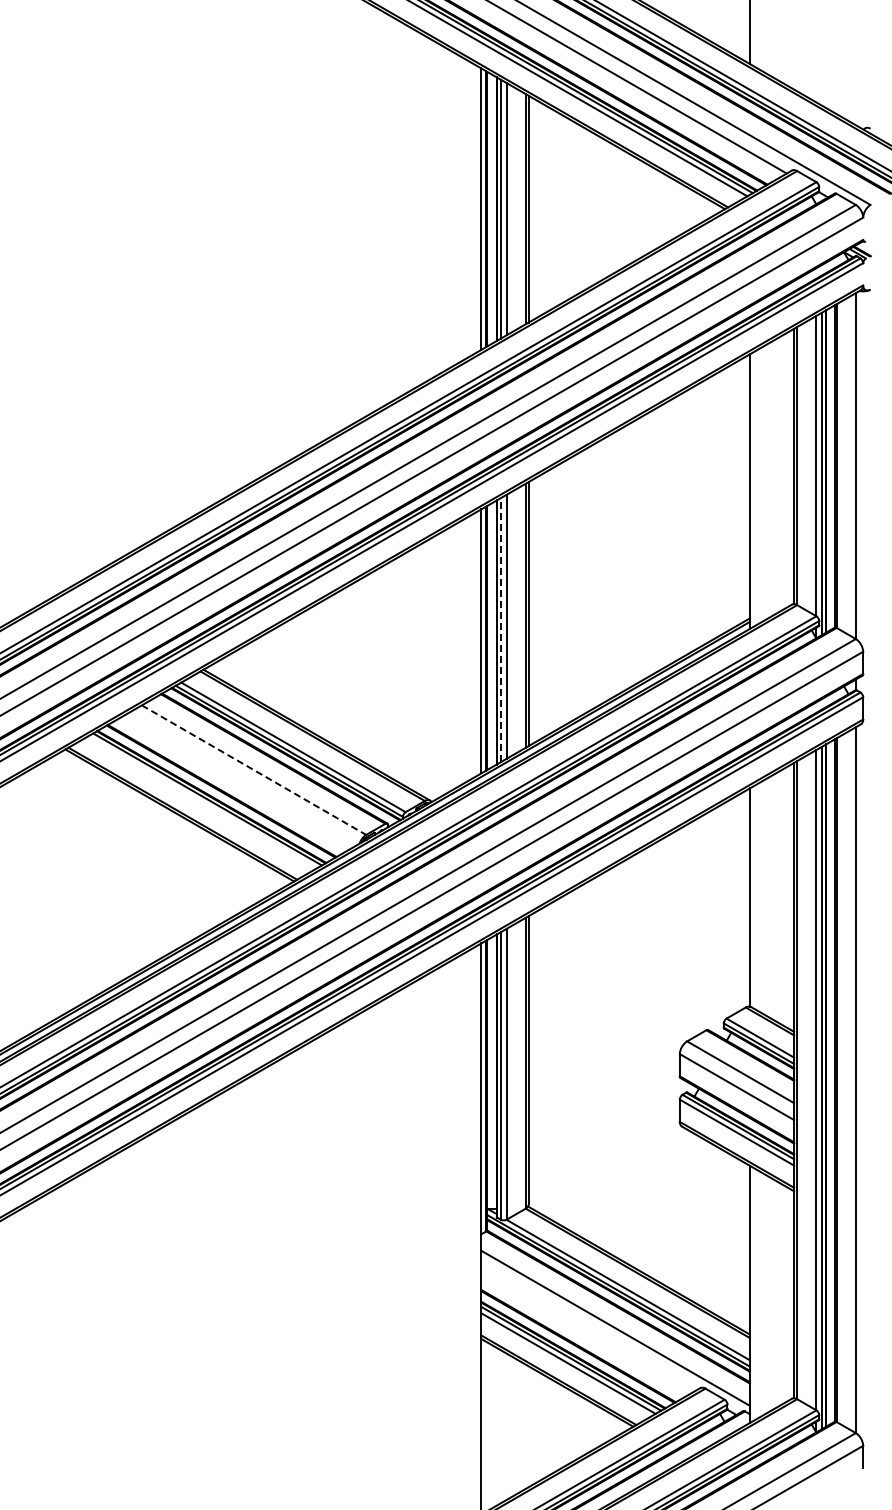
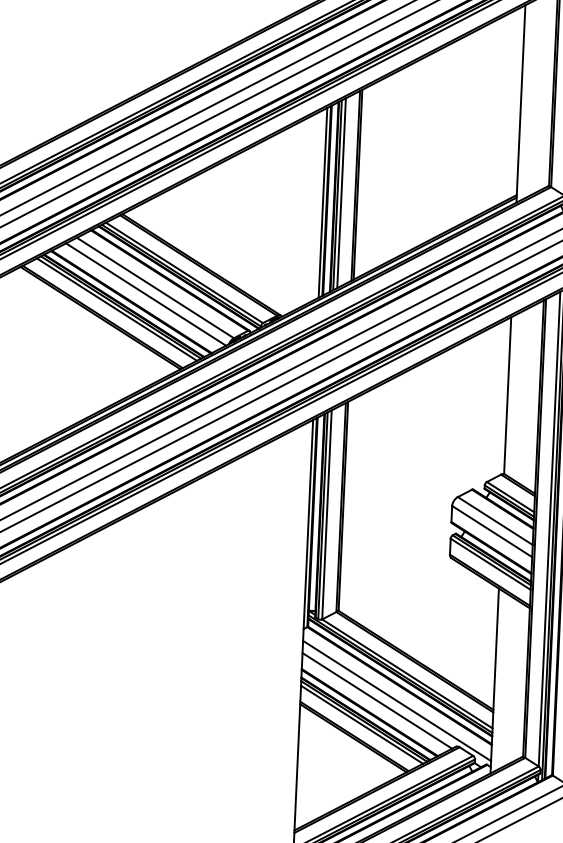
line: (501, 629) -> (337, 194), dashed -> solid
line: (254, 770) -> (155, 288), dashed -> solid
line: (241, 779) -> (146, 294), added
line: (201, 802) -> (116, 309), added
line: (588, 1329) -> (377, 700), added

